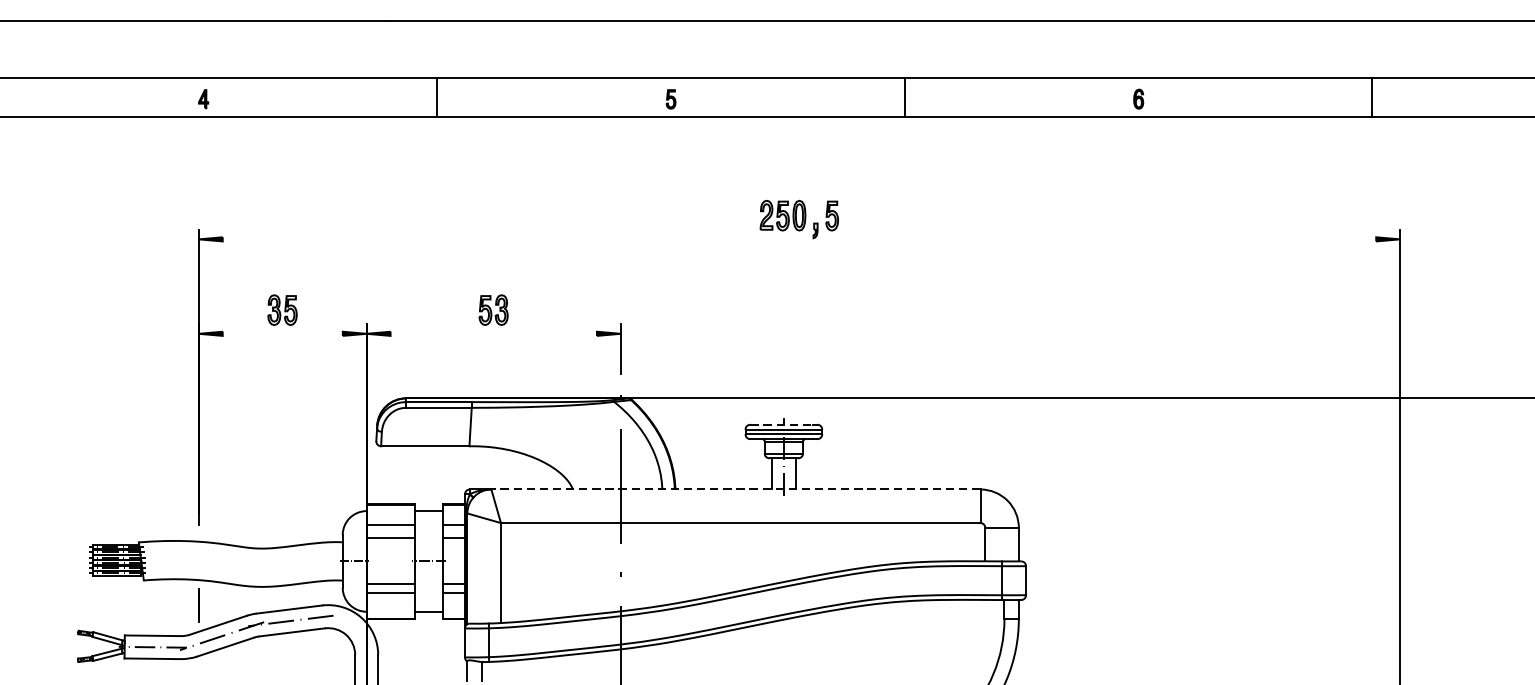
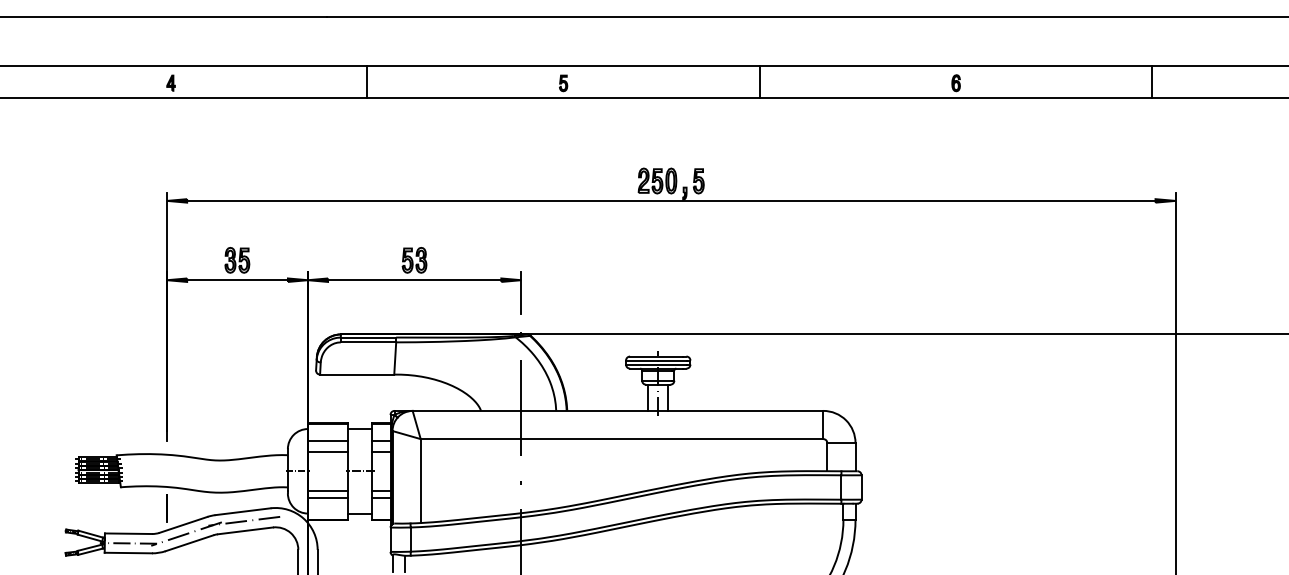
line: (799, 238) -> (671, 200), added
line: (282, 334) -> (237, 280), added
line: (493, 334) -> (414, 280), added
line: (782, 424) -> (657, 356), dashed -> solid
line: (735, 489) -> (617, 410), dashed -> solid

